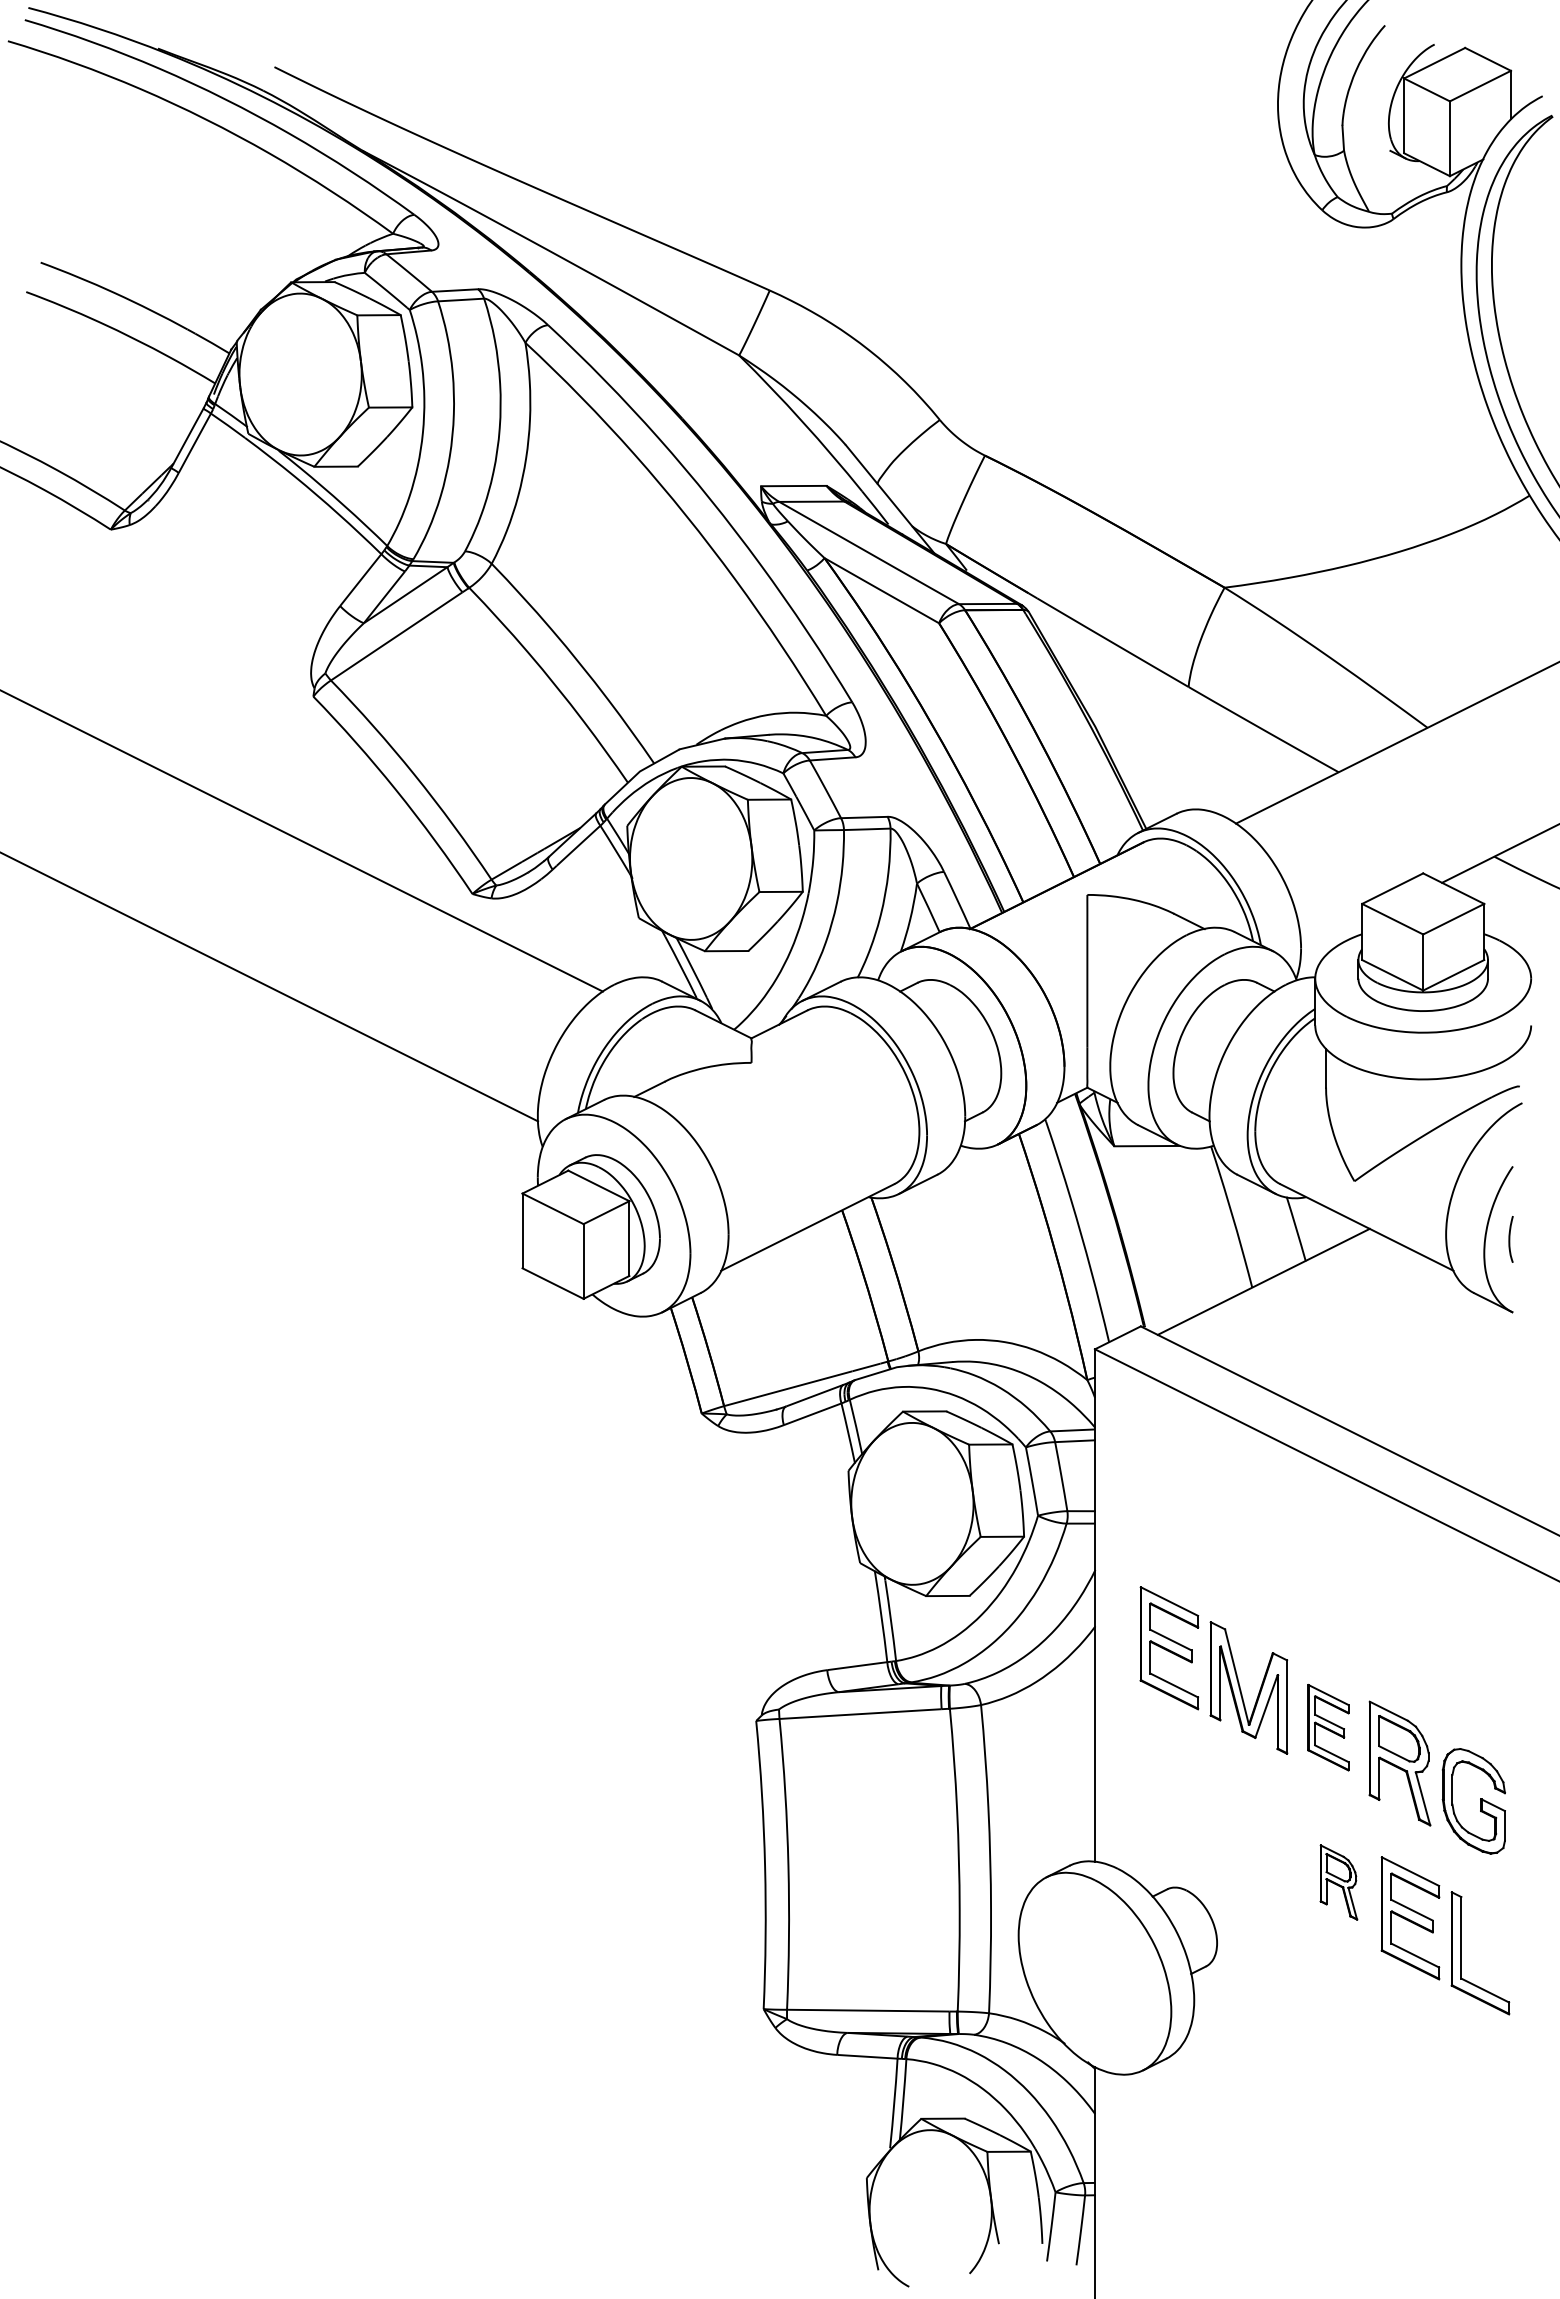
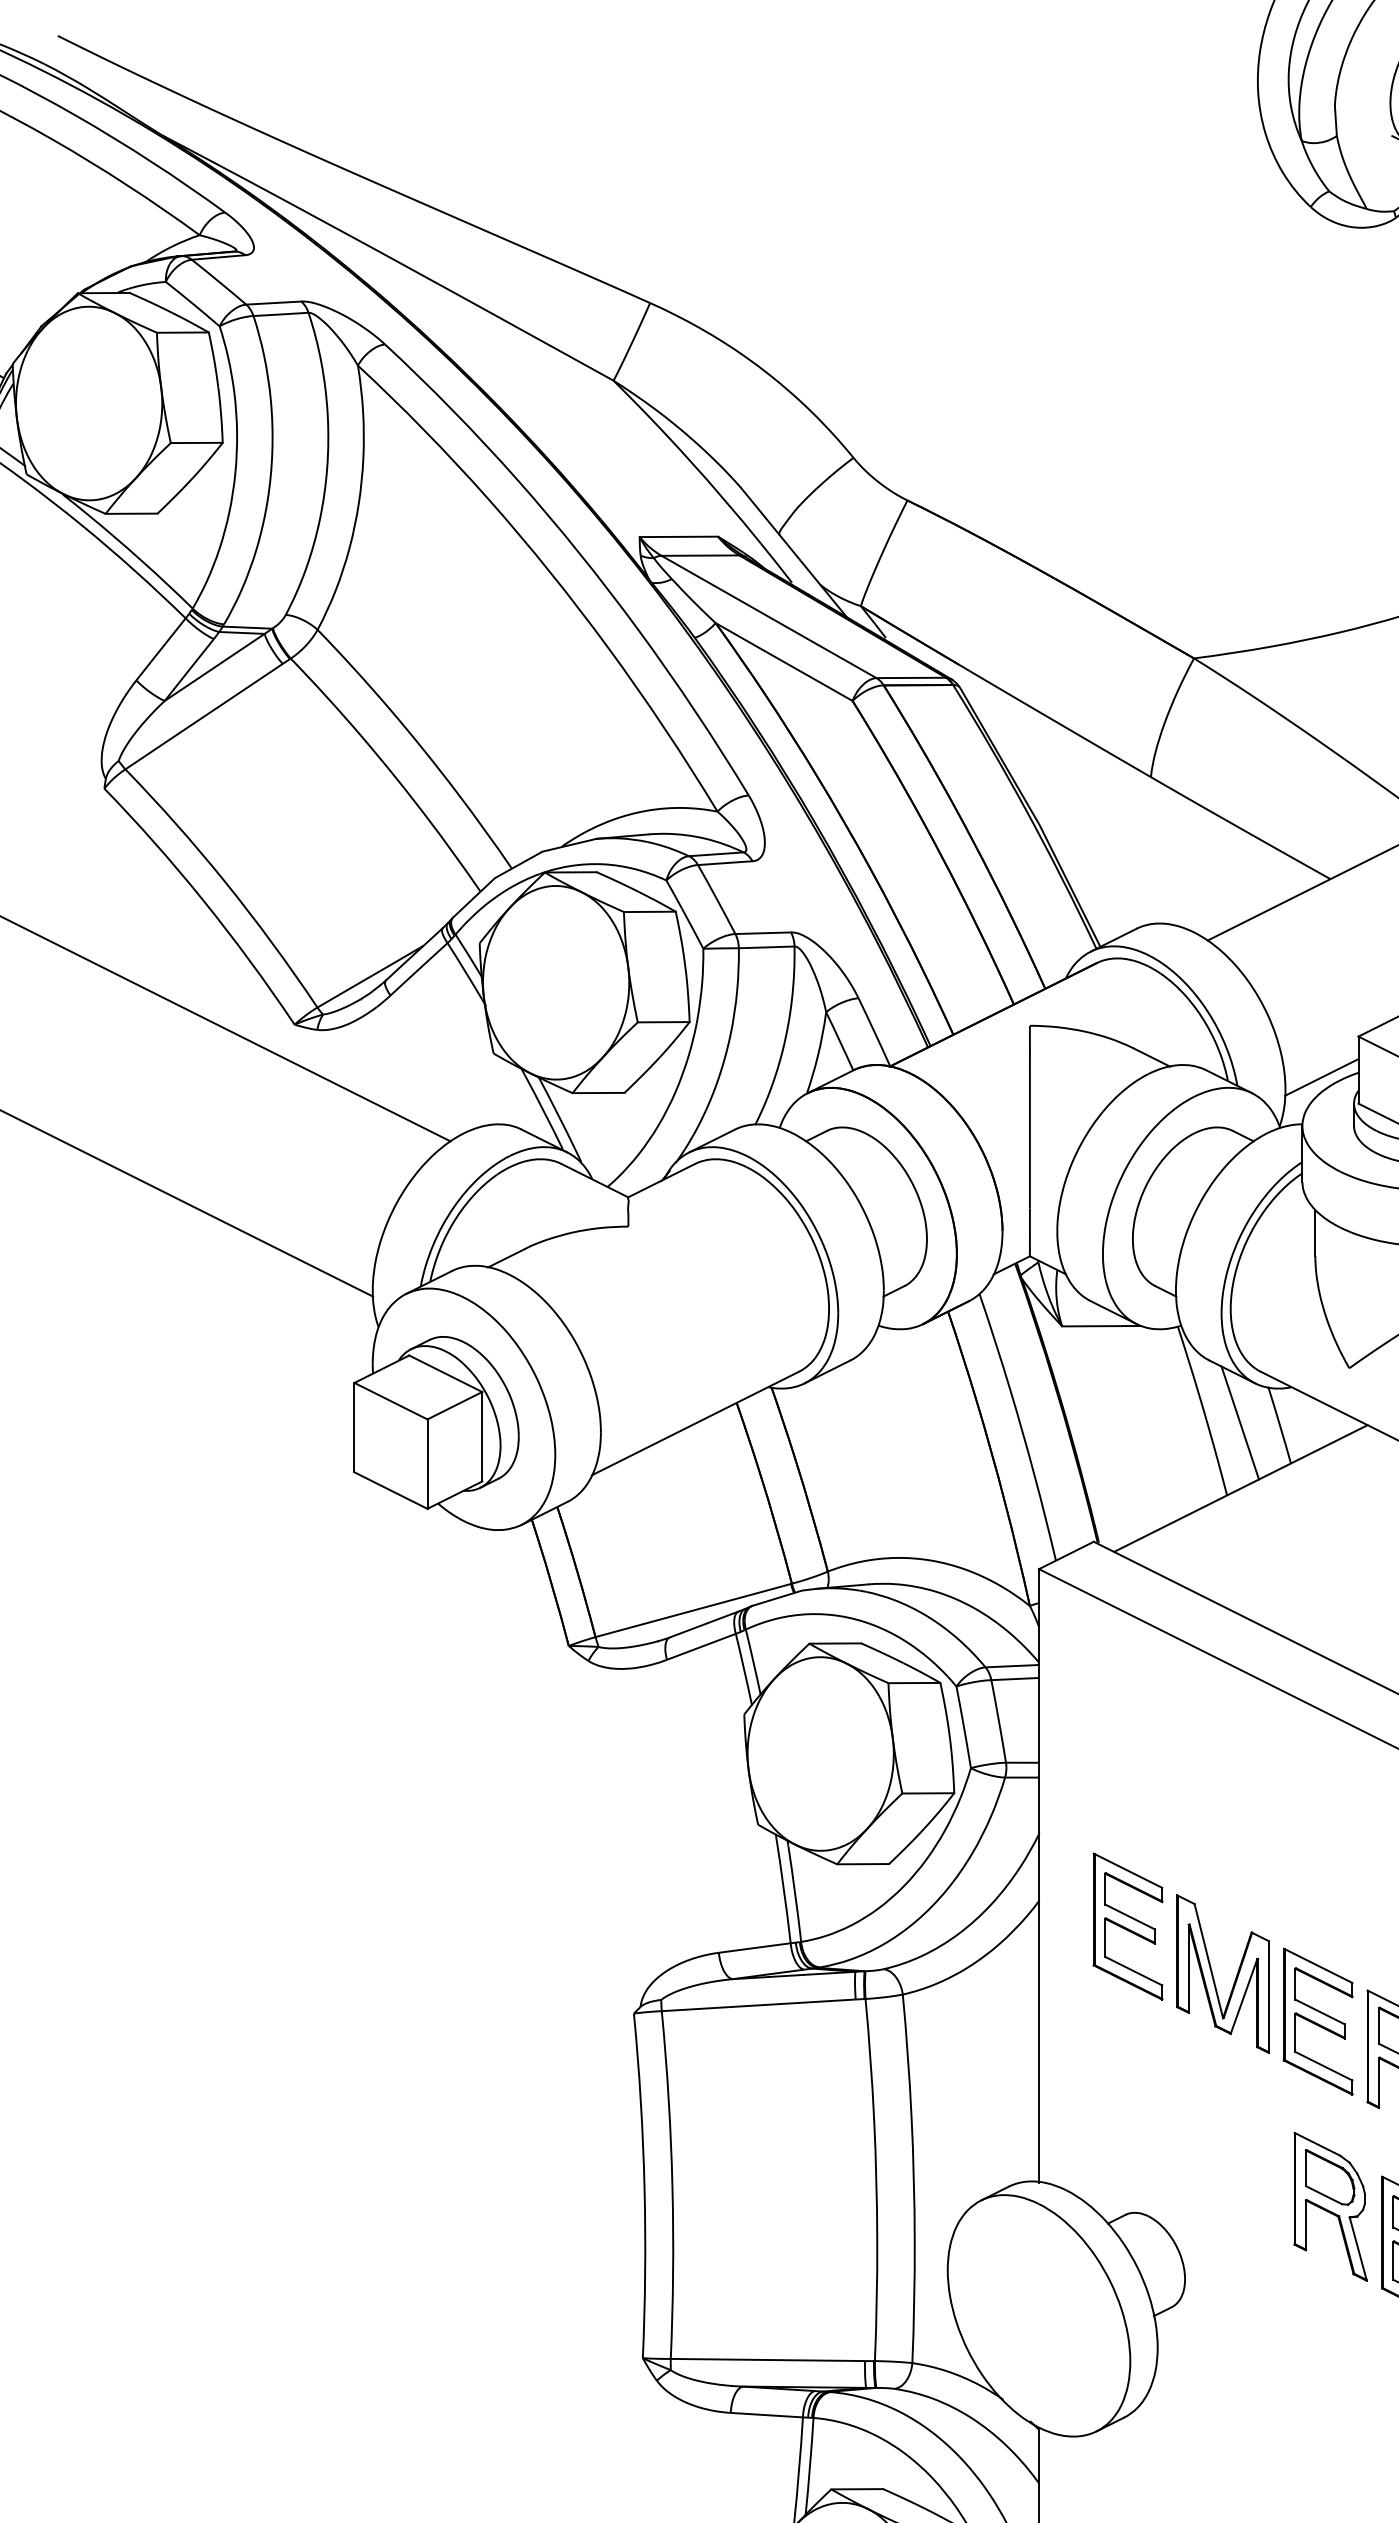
line: (1331, 937) -> (1321, 1076), added
line: (1262, 1226) -> (1239, 1422), added
part: (1328, 1727) -> (1318, 2021), size x1.43
part: (1338, 1882) -> (1330, 2206), size x1.67

